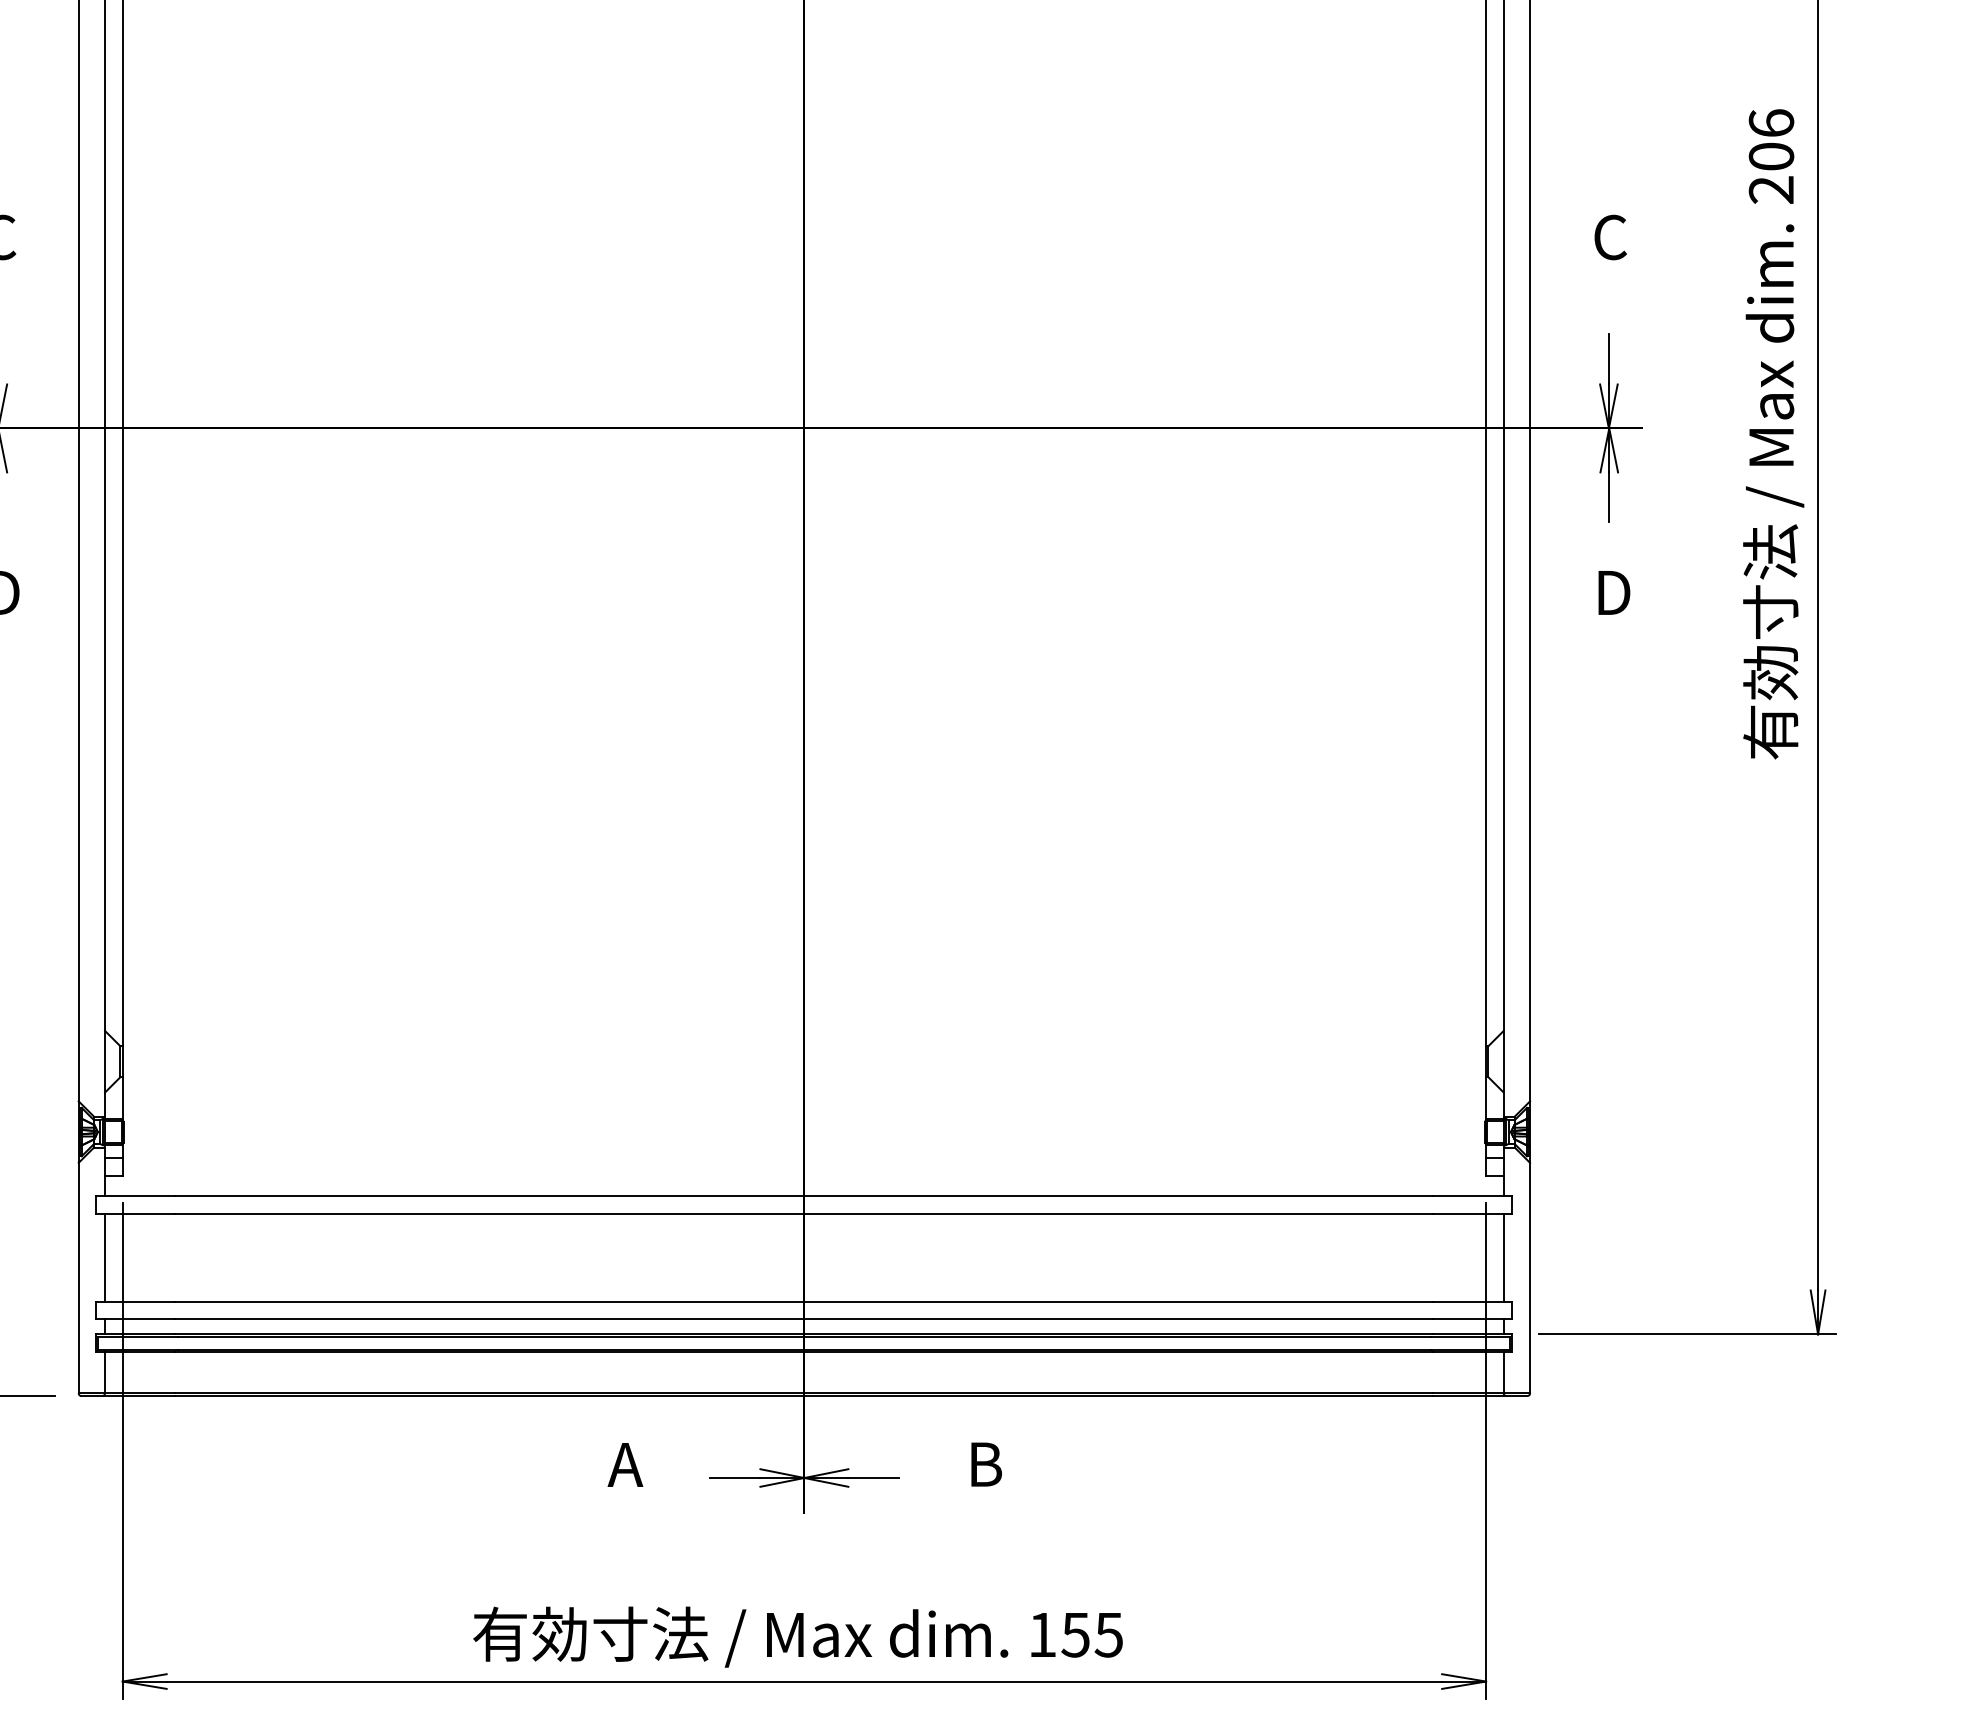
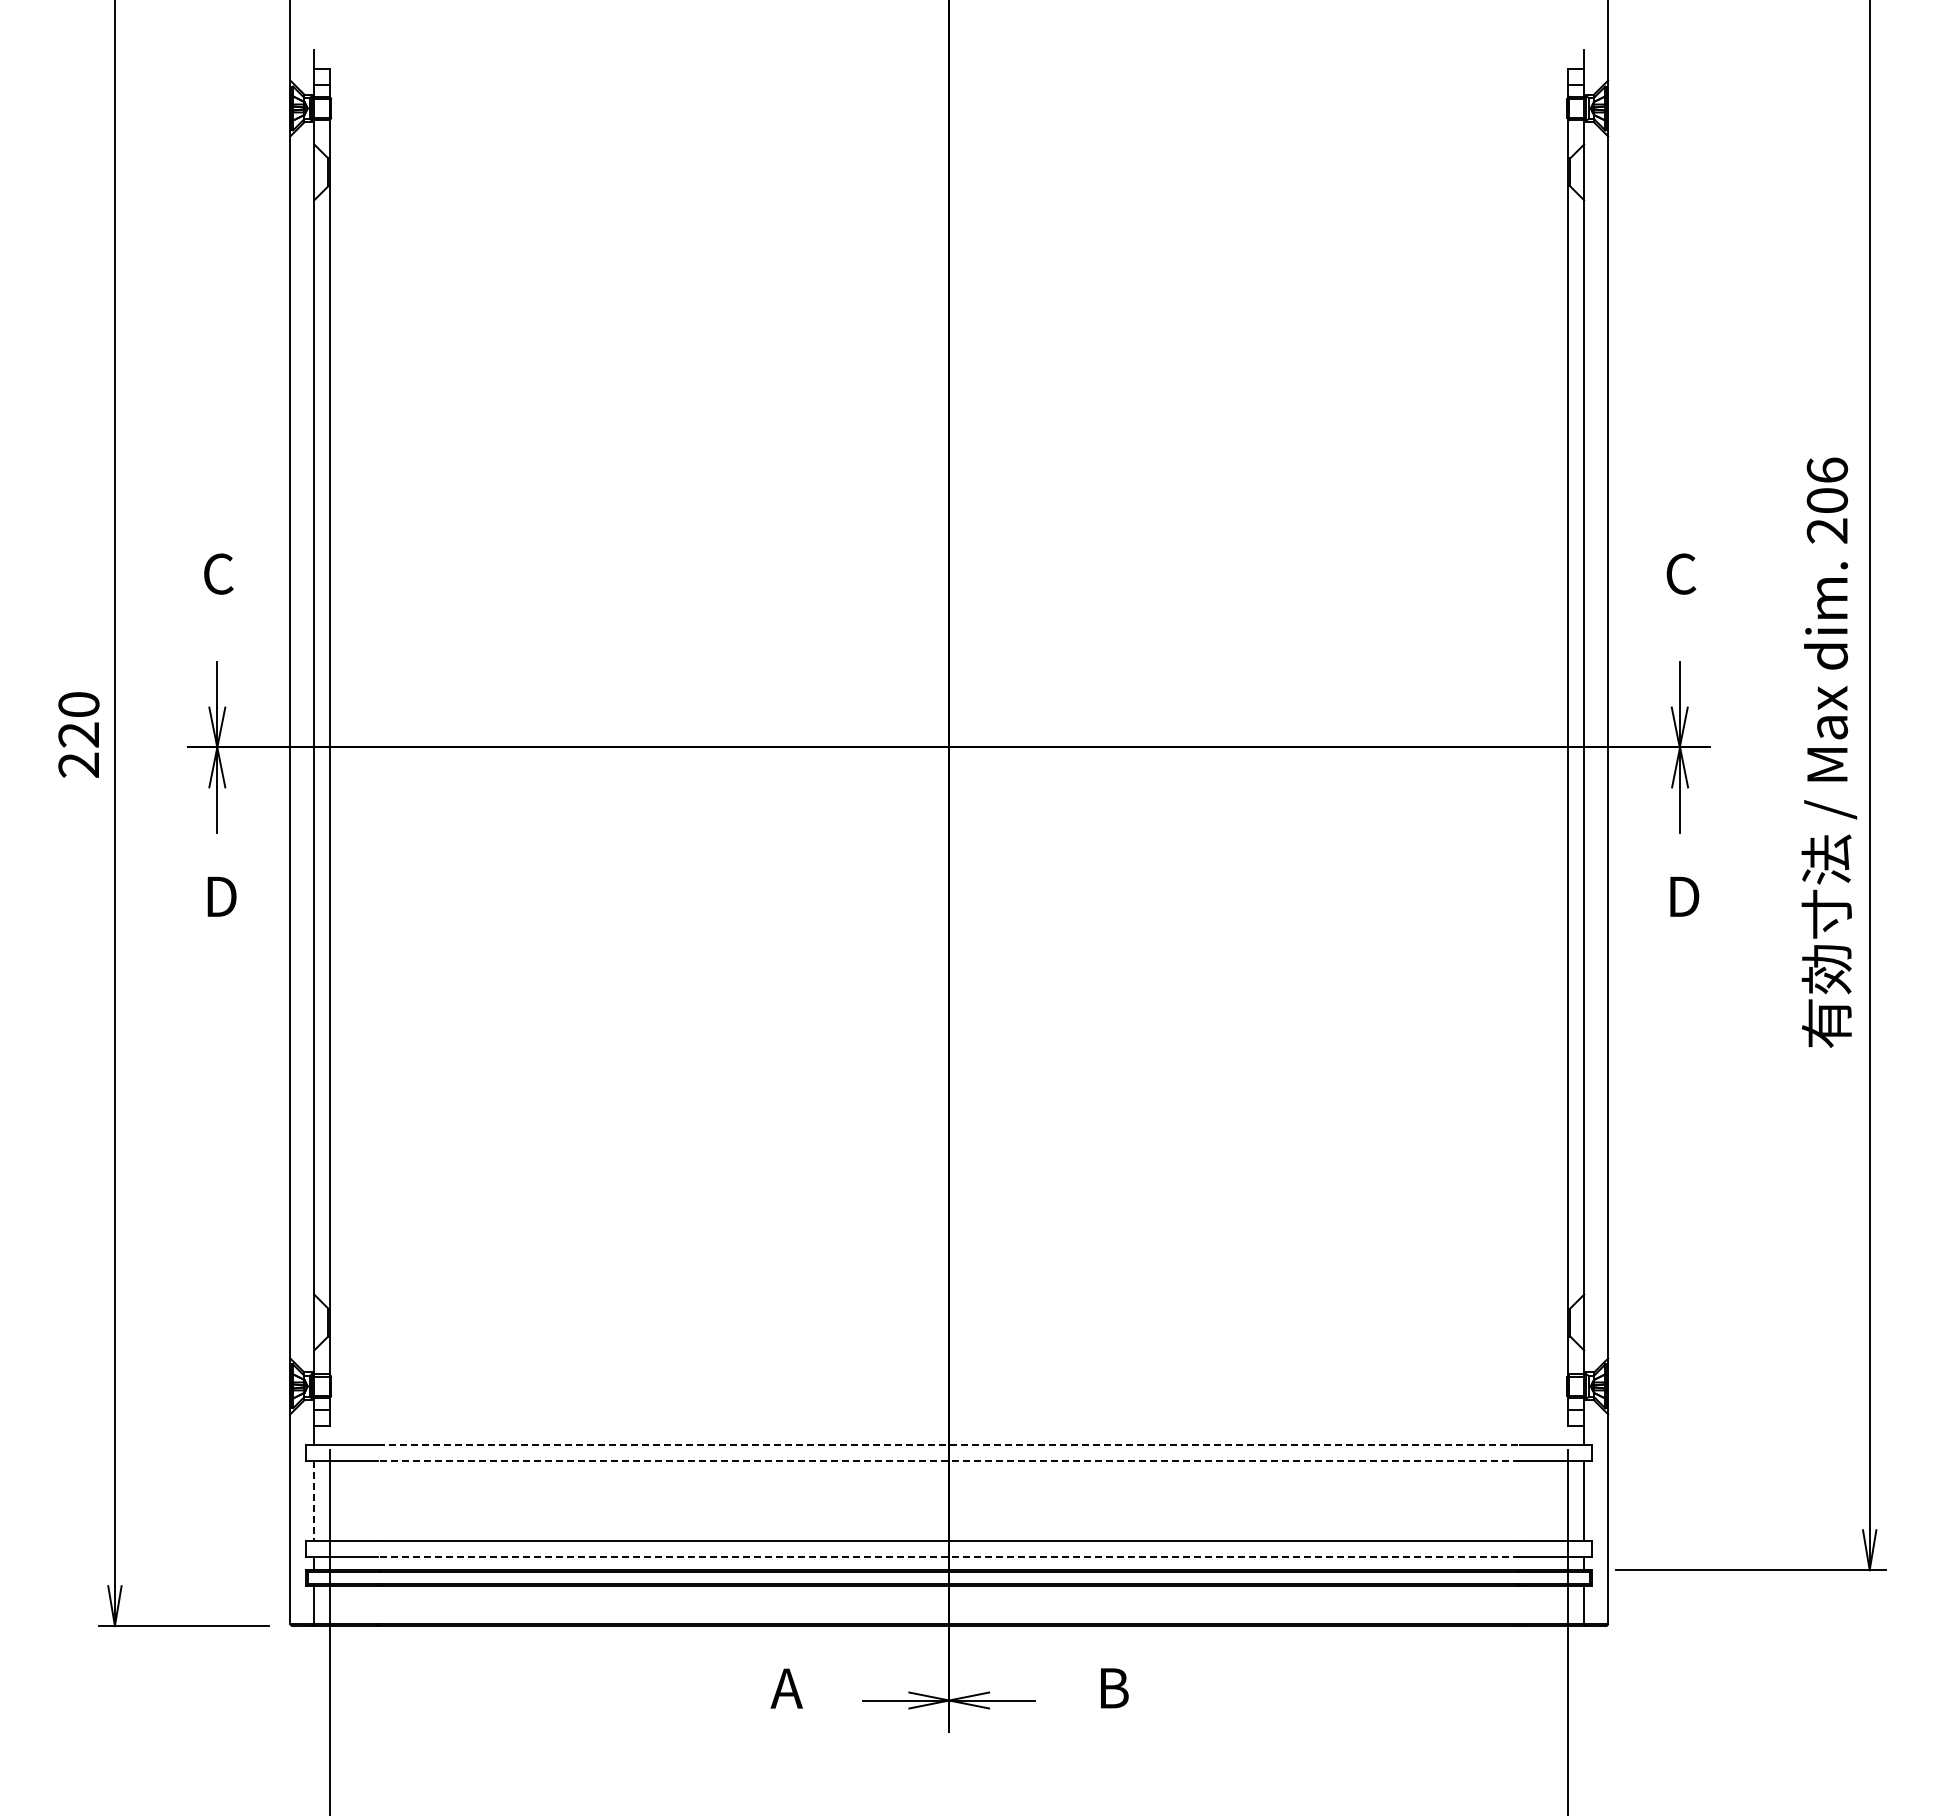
line: (804, 1196) -> (949, 1444), solid -> dashed
line: (803, 1213) -> (948, 1460), solid -> dashed
line: (105, 1257) -> (314, 1500), solid -> dashed
line: (803, 1319) -> (948, 1556), solid -> dashed

